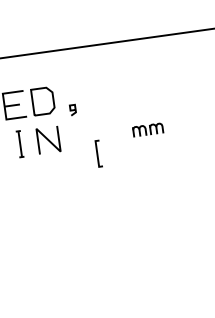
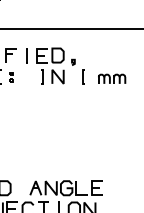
part: (148, 129) -> (112, 78), size x1.67
line: (97, 153) -> (83, 76), moved

